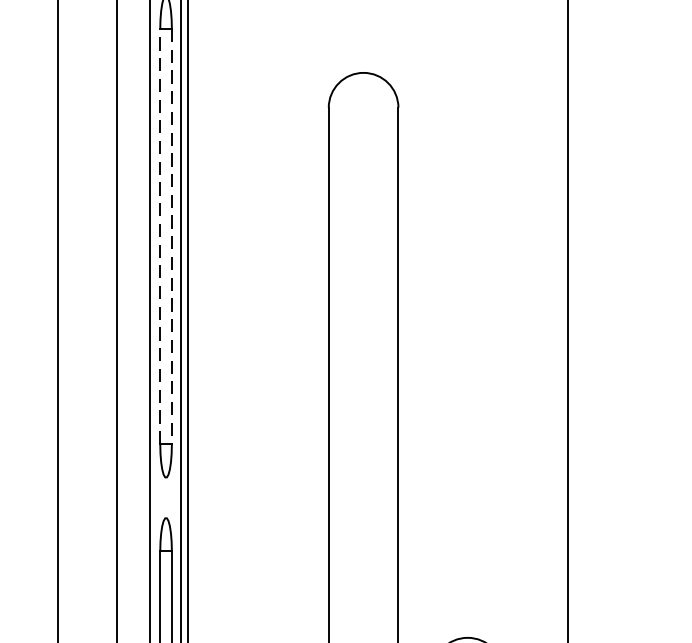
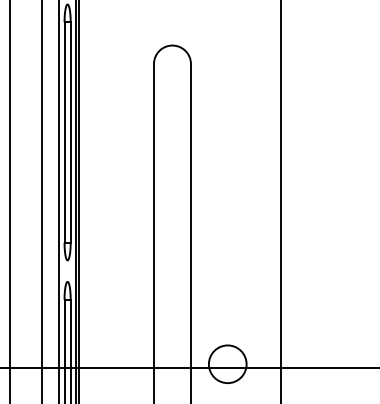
line: (160, 234) -> (64, 131), dashed -> solid
line: (171, 236) -> (70, 132), dashed -> solid

